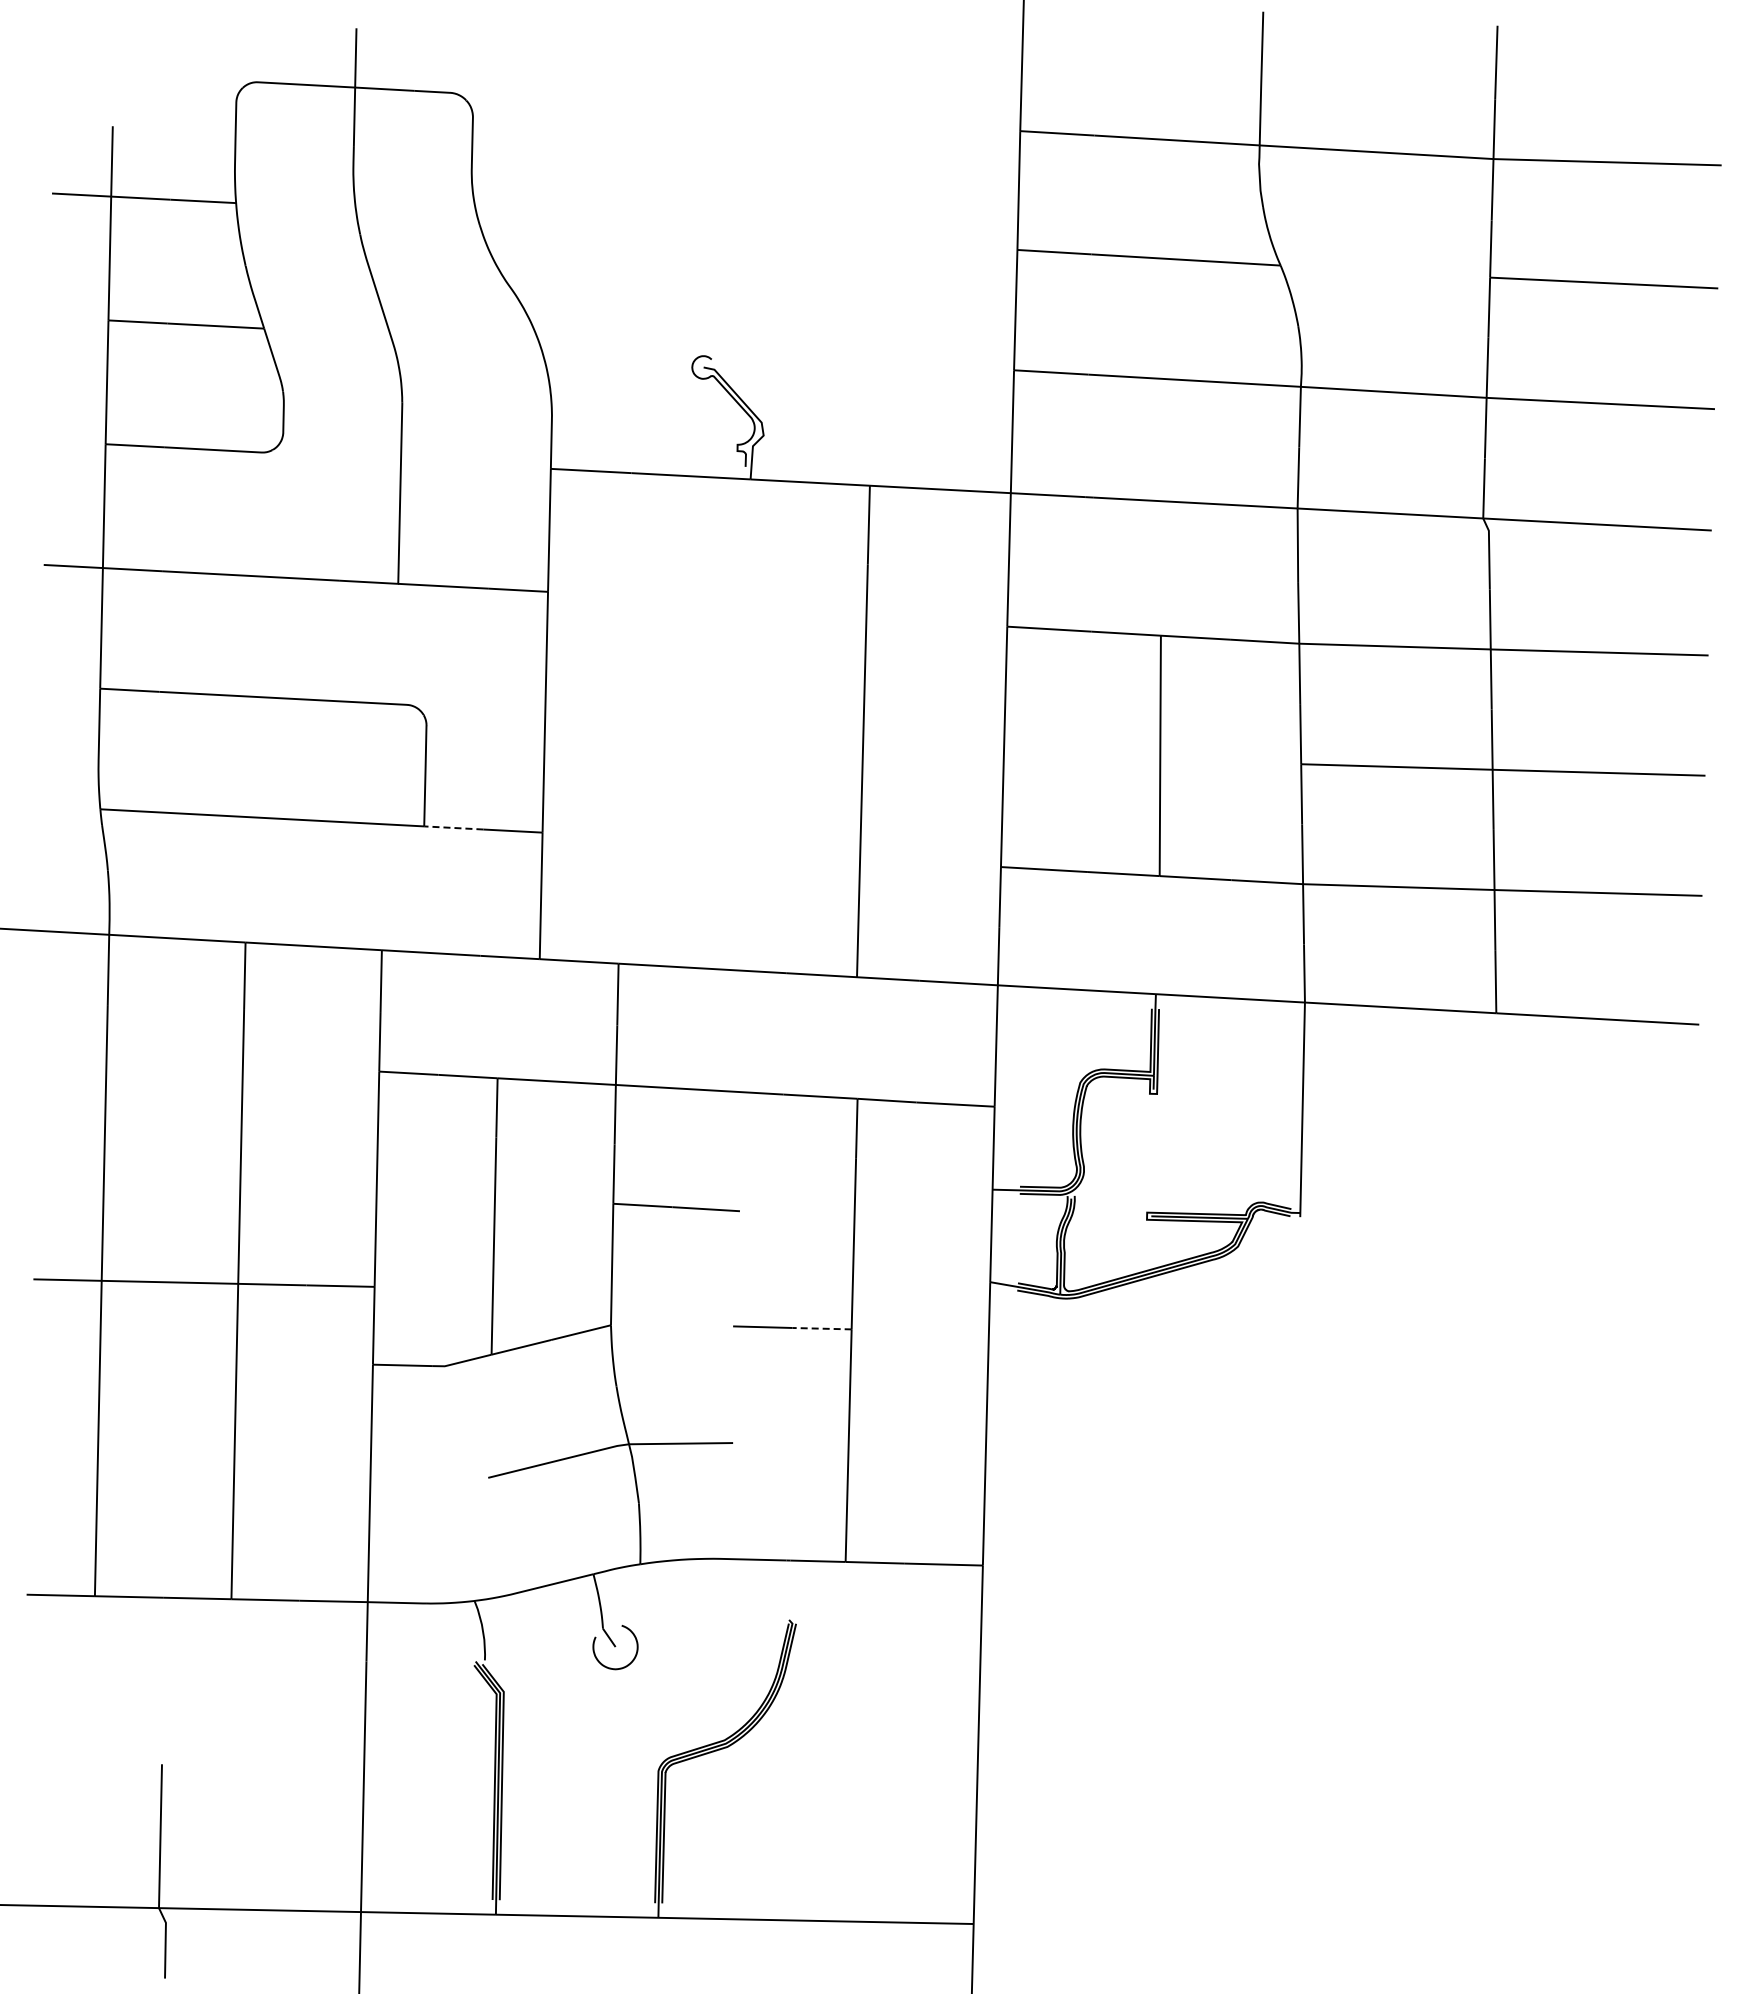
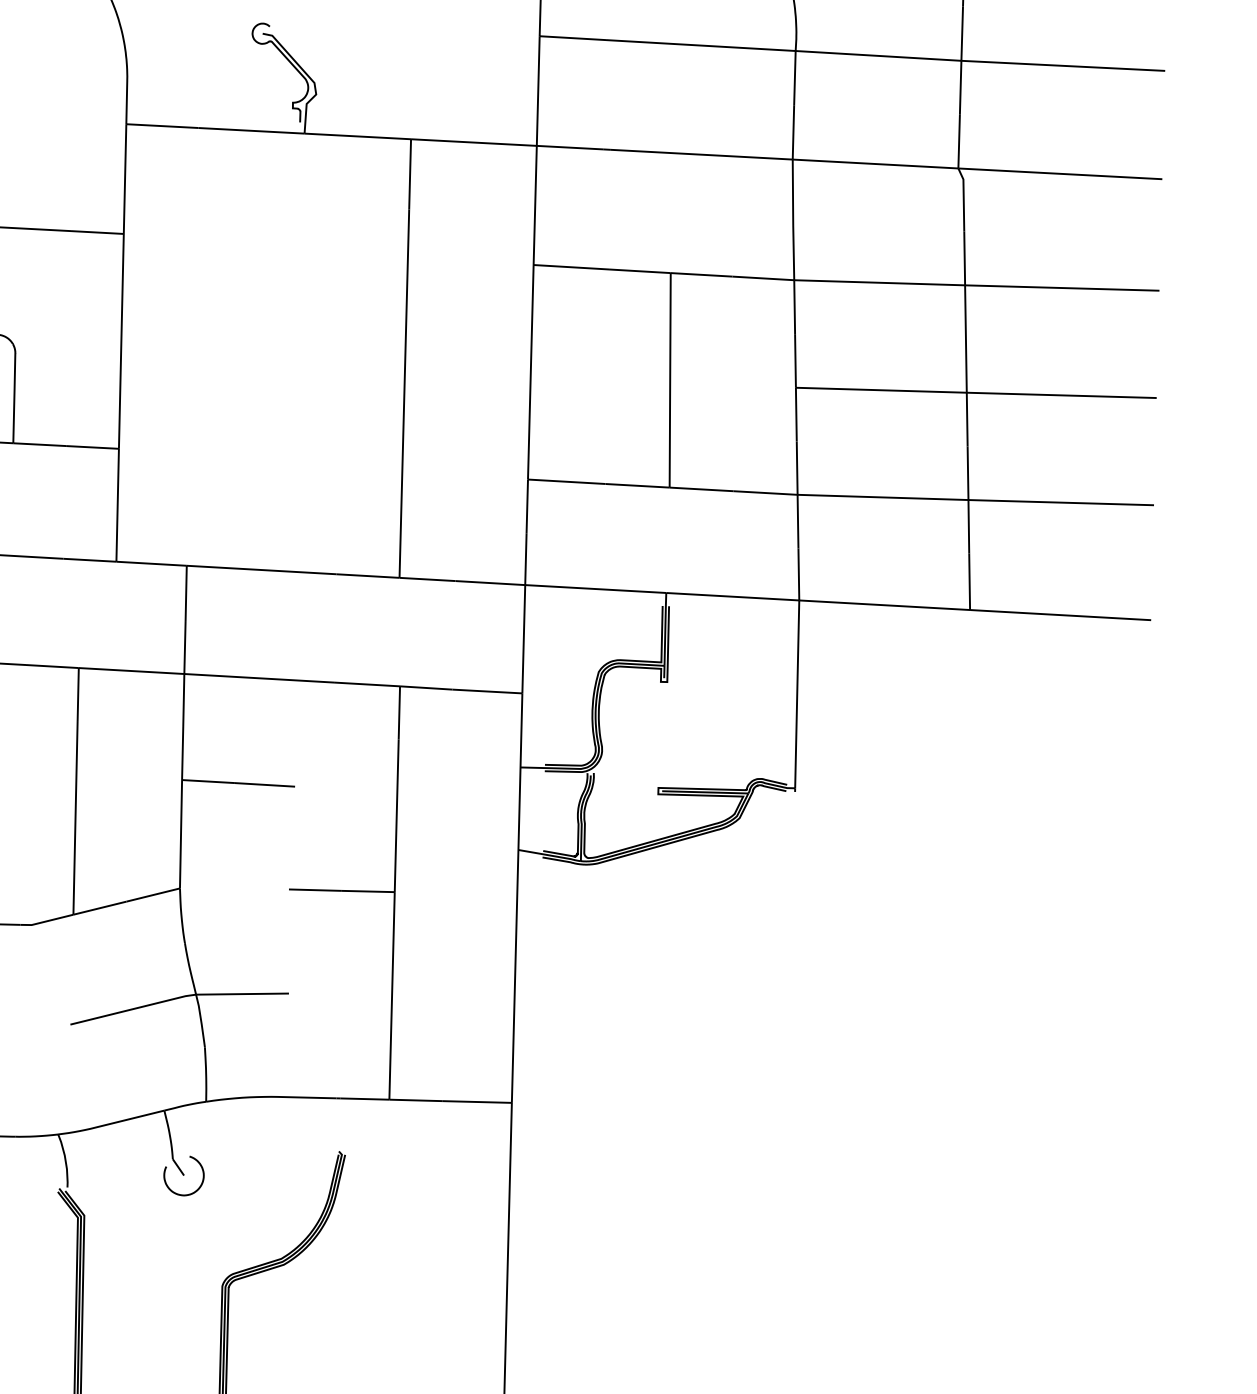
line: (453, 827) -> (39, 444), dashed -> solid
line: (822, 1328) -> (368, 891), dashed -> solid

